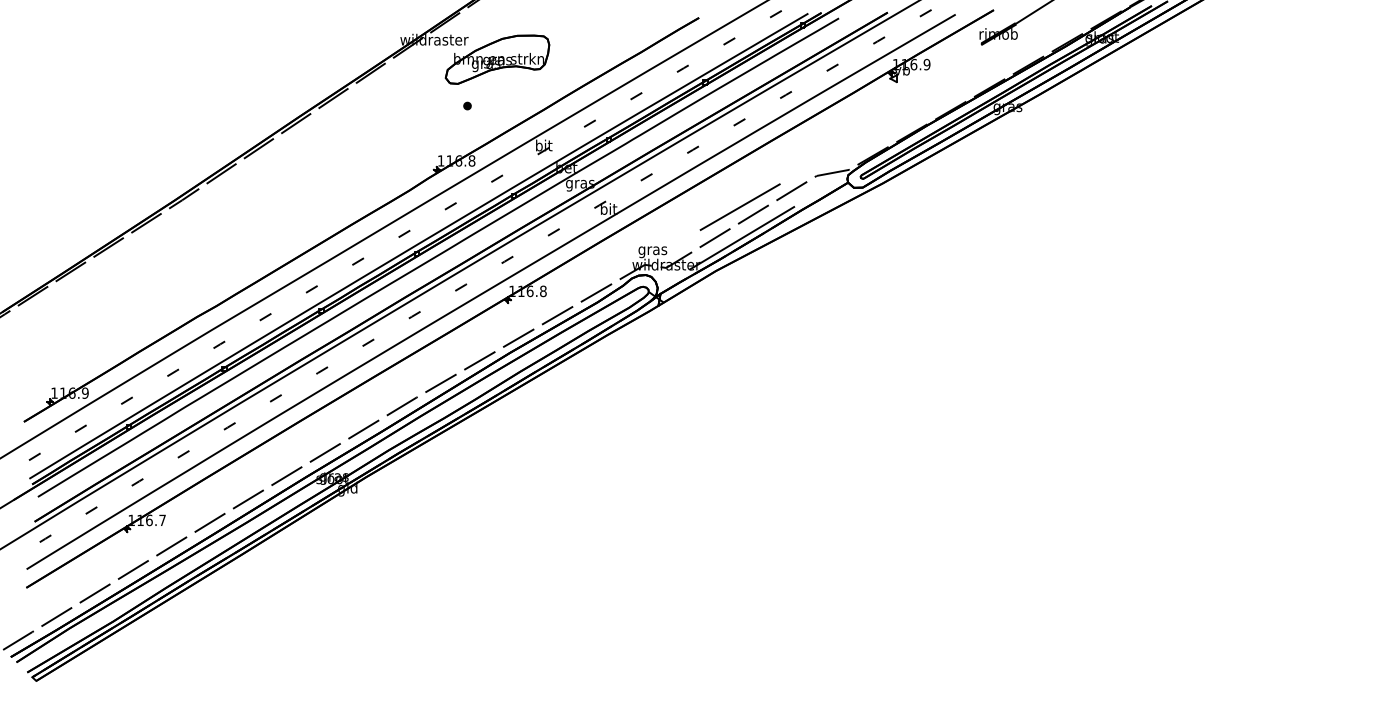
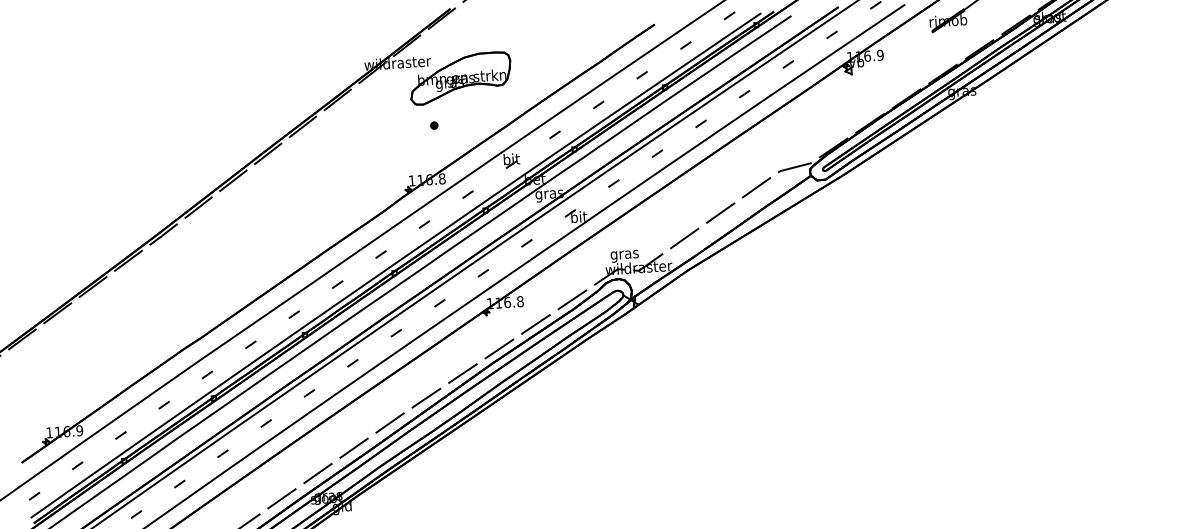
line: (739, 206) -> (706, 206), removed
line: (742, 238) -> (711, 237), removed

